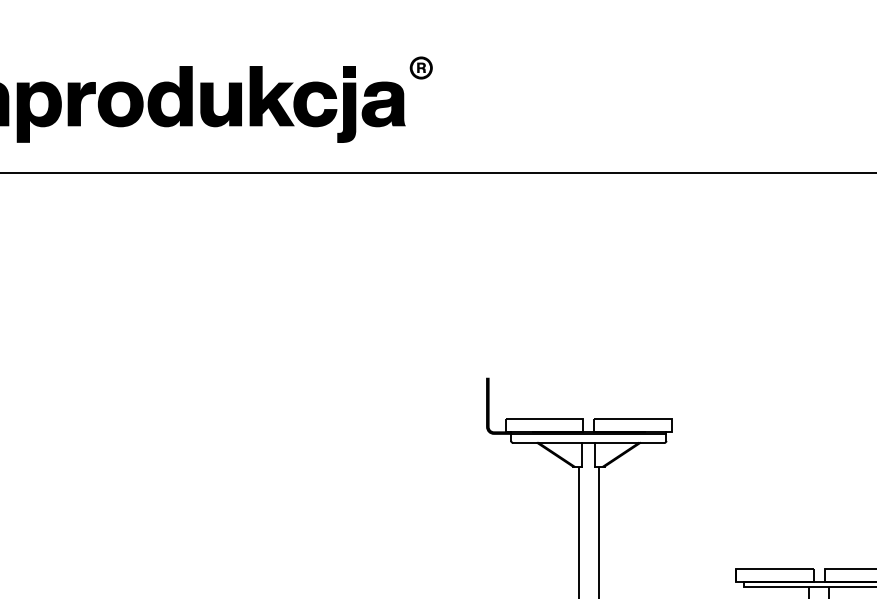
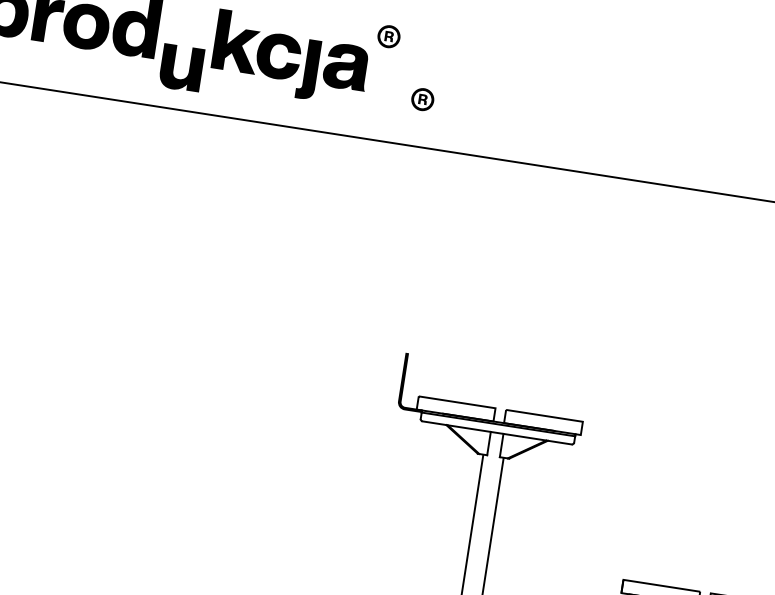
fill: (349, 71) -> (317, 29), removed
part: (213, 104) -> (174, 66), moved
part: (463, 124) -> (422, 98), added

